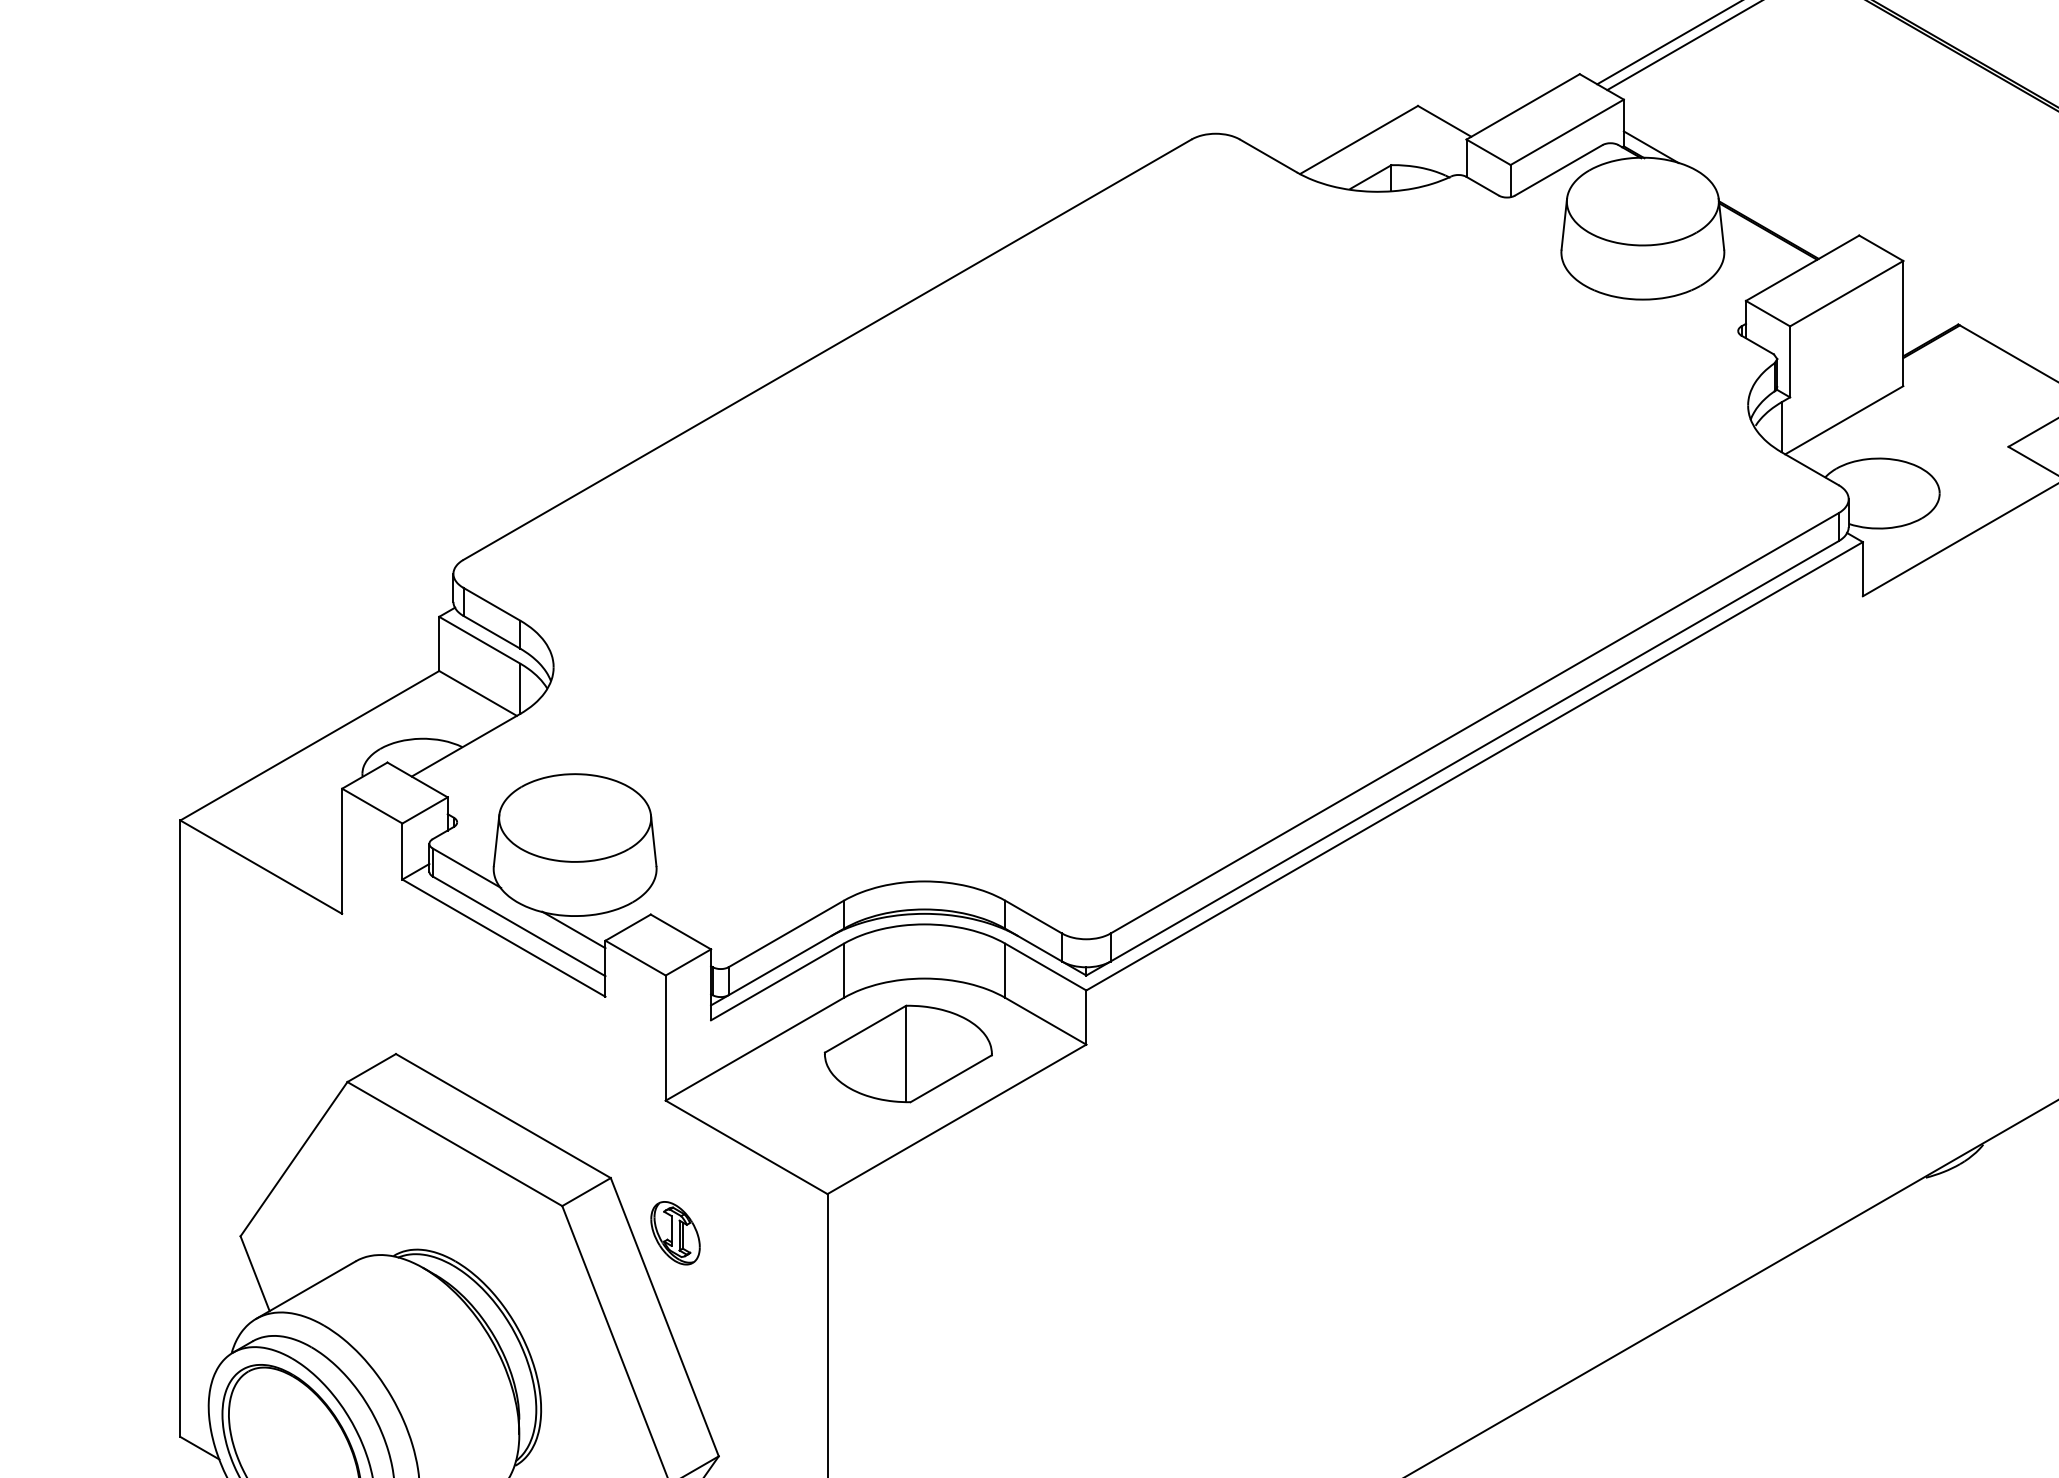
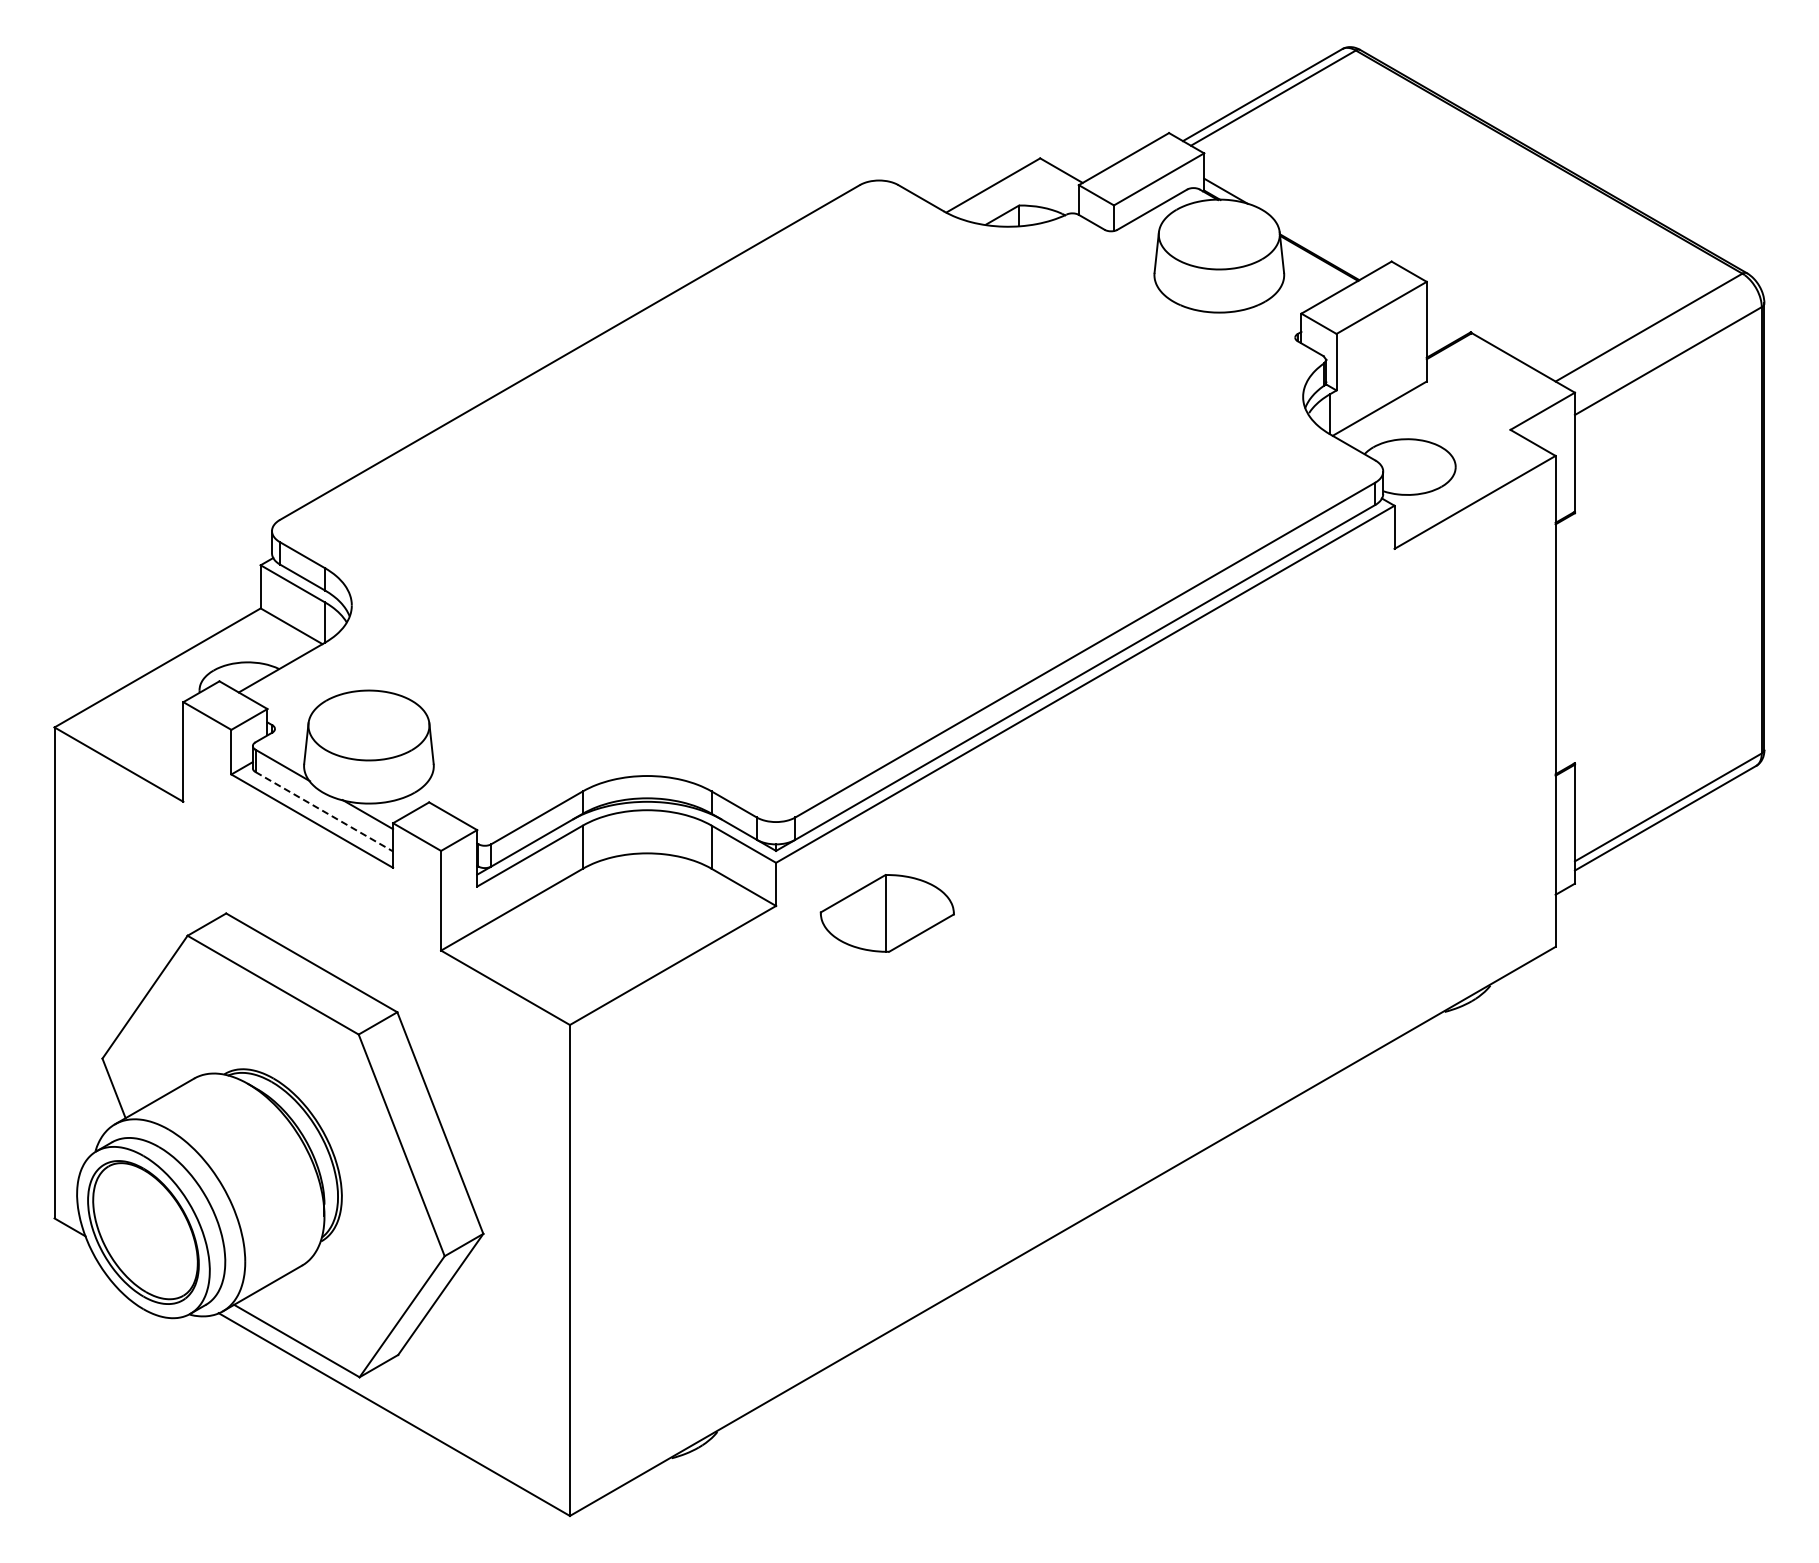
line: (519, 927) -> (324, 812), solid -> dashed
part: (907, 1054) -> (886, 913), moved
part: (675, 1232) -> (448, 1055), removed

